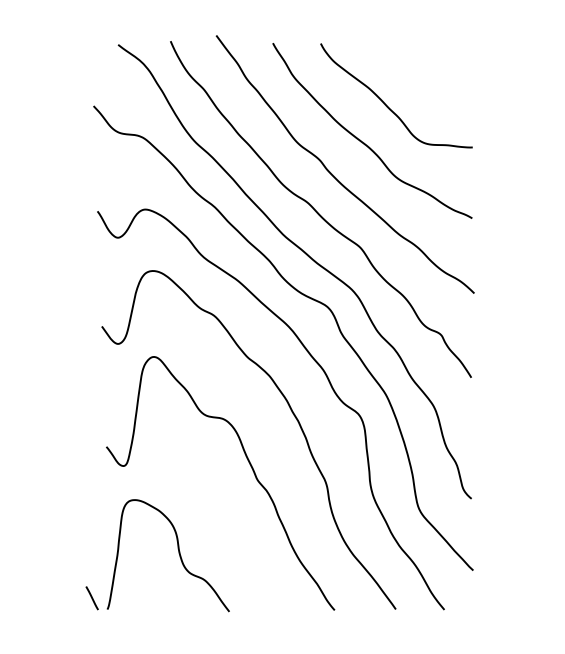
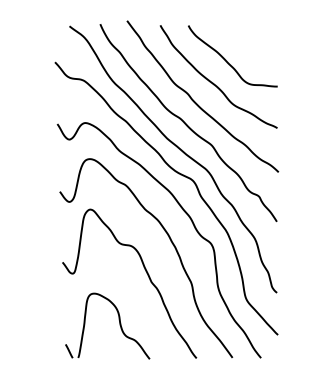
part: (177, 554) -> (119, 325), moved

